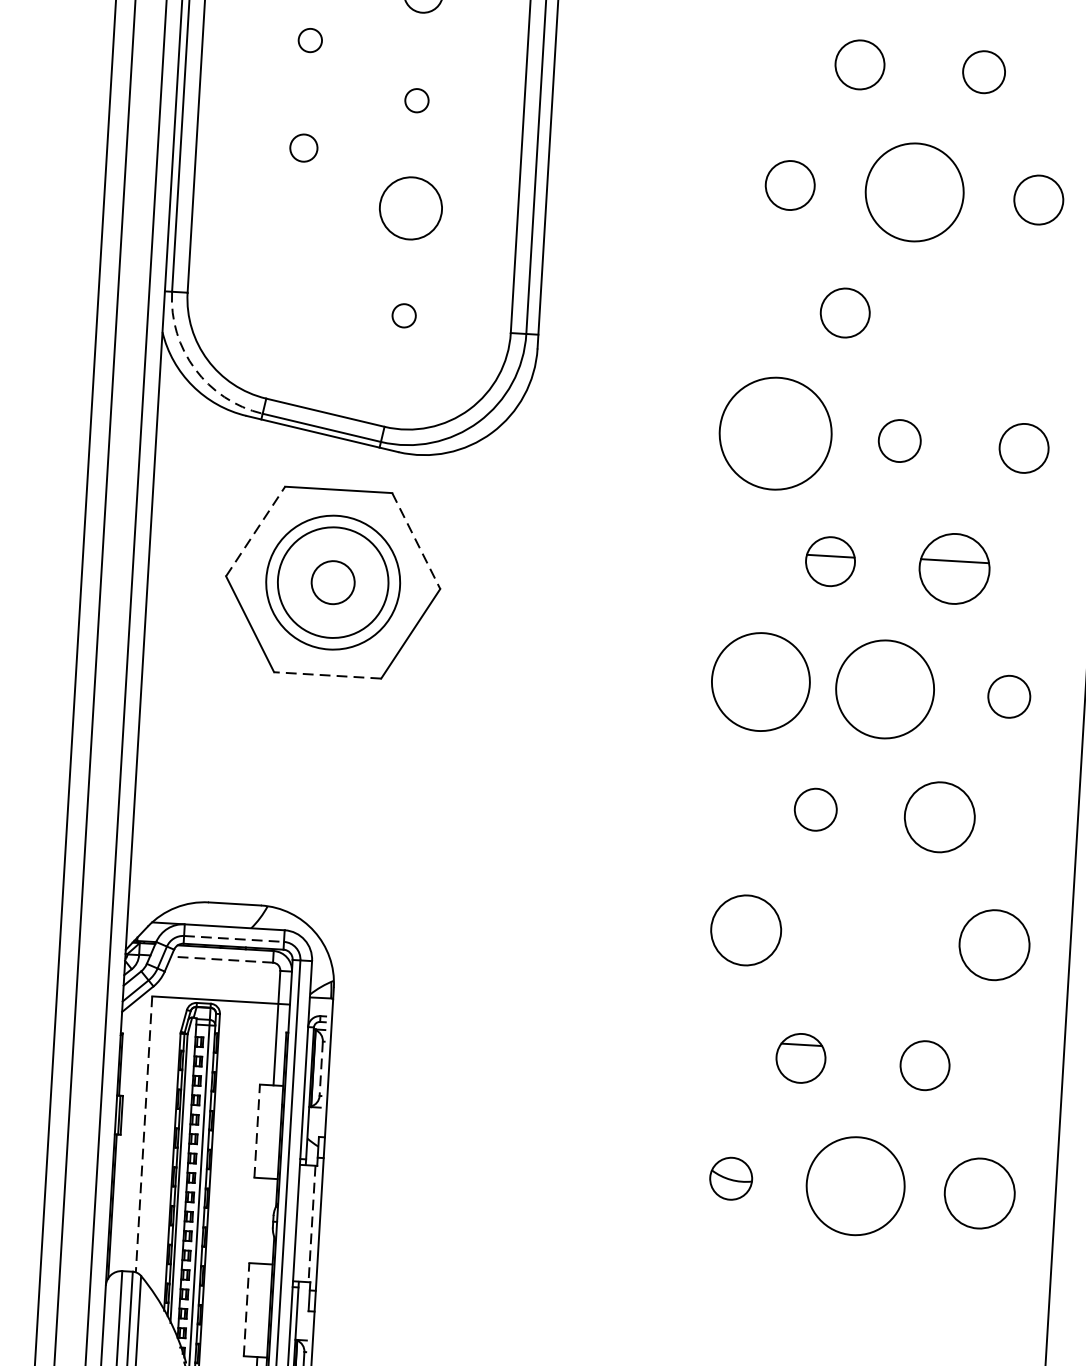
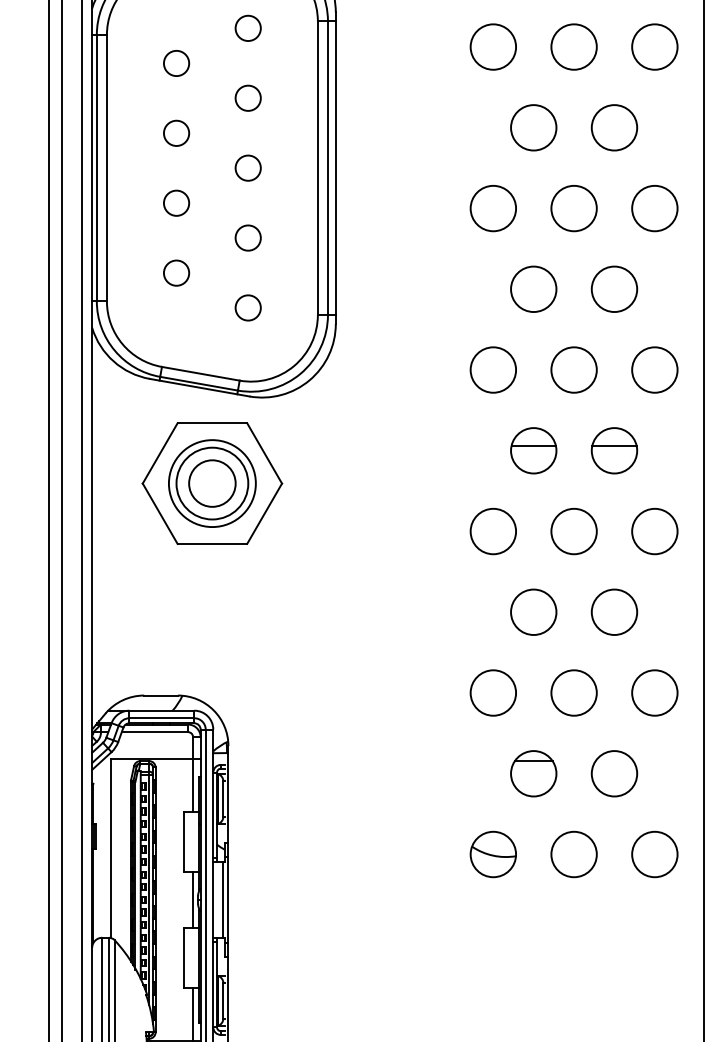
circle: (310, 39) -> (176, 132), size x1.67
circle: (859, 64) -> (533, 127), size x1.43
circle: (984, 71) -> (614, 127), size x1.67
circle: (416, 99) -> (247, 167), size x1.67
circle: (303, 147) -> (176, 202), size x1.43
circle: (789, 185) -> (492, 208), size x1.43
circle: (913, 192) -> (573, 208), size x0.71
circle: (1038, 199) -> (654, 208), size x1.43
circle: (409, 207) -> (247, 237), size x0.62
circle: (297, 254) -> (176, 272), added
circle: (844, 311) -> (533, 288), size x1.43
circle: (403, 315) -> (247, 307), size x1.67
circle: (969, 319) -> (614, 288), added
arc: (194, 369) -> (114, 350), dashed -> solid
circle: (775, 432) -> (493, 369), size x0.62
circle: (898, 440) -> (573, 369), size x1.67
circle: (1023, 447) -> (654, 369), size x1.43
line: (256, 531) -> (160, 453), dashed -> solid
line: (416, 541) -> (264, 453), dashed -> solid
part: (830, 561) -> (533, 450), size x1.43
circle: (333, 582) -> (212, 483), size x1.67
line: (327, 674) -> (212, 543), dashed -> solid
circle: (761, 682) -> (493, 531), size x0.71
circle: (884, 689) -> (573, 531), size x0.71
circle: (1008, 696) -> (654, 531), size x1.67
circle: (815, 808) -> (533, 611), size x1.67
circle: (869, 936) -> (573, 692), added
line: (234, 939) -> (162, 718), dashed -> solid
line: (221, 960) -> (154, 732), dashed -> solid
part: (800, 1057) -> (533, 773), size x1.43
circle: (925, 1065) -> (614, 773), size x1.43
line: (321, 1069) -> (223, 799), dashed -> solid
line: (257, 1130) -> (184, 841), dashed -> solid
line: (144, 1134) -> (111, 848), dashed -> solid
part: (730, 1178) -> (492, 854), size x1.67
circle: (854, 1186) -> (573, 854), size x0.71
line: (266, 1220) -> (193, 899), added
line: (312, 1223) -> (223, 899), dashed -> solid
line: (246, 1308) -> (184, 957), dashed -> solid

